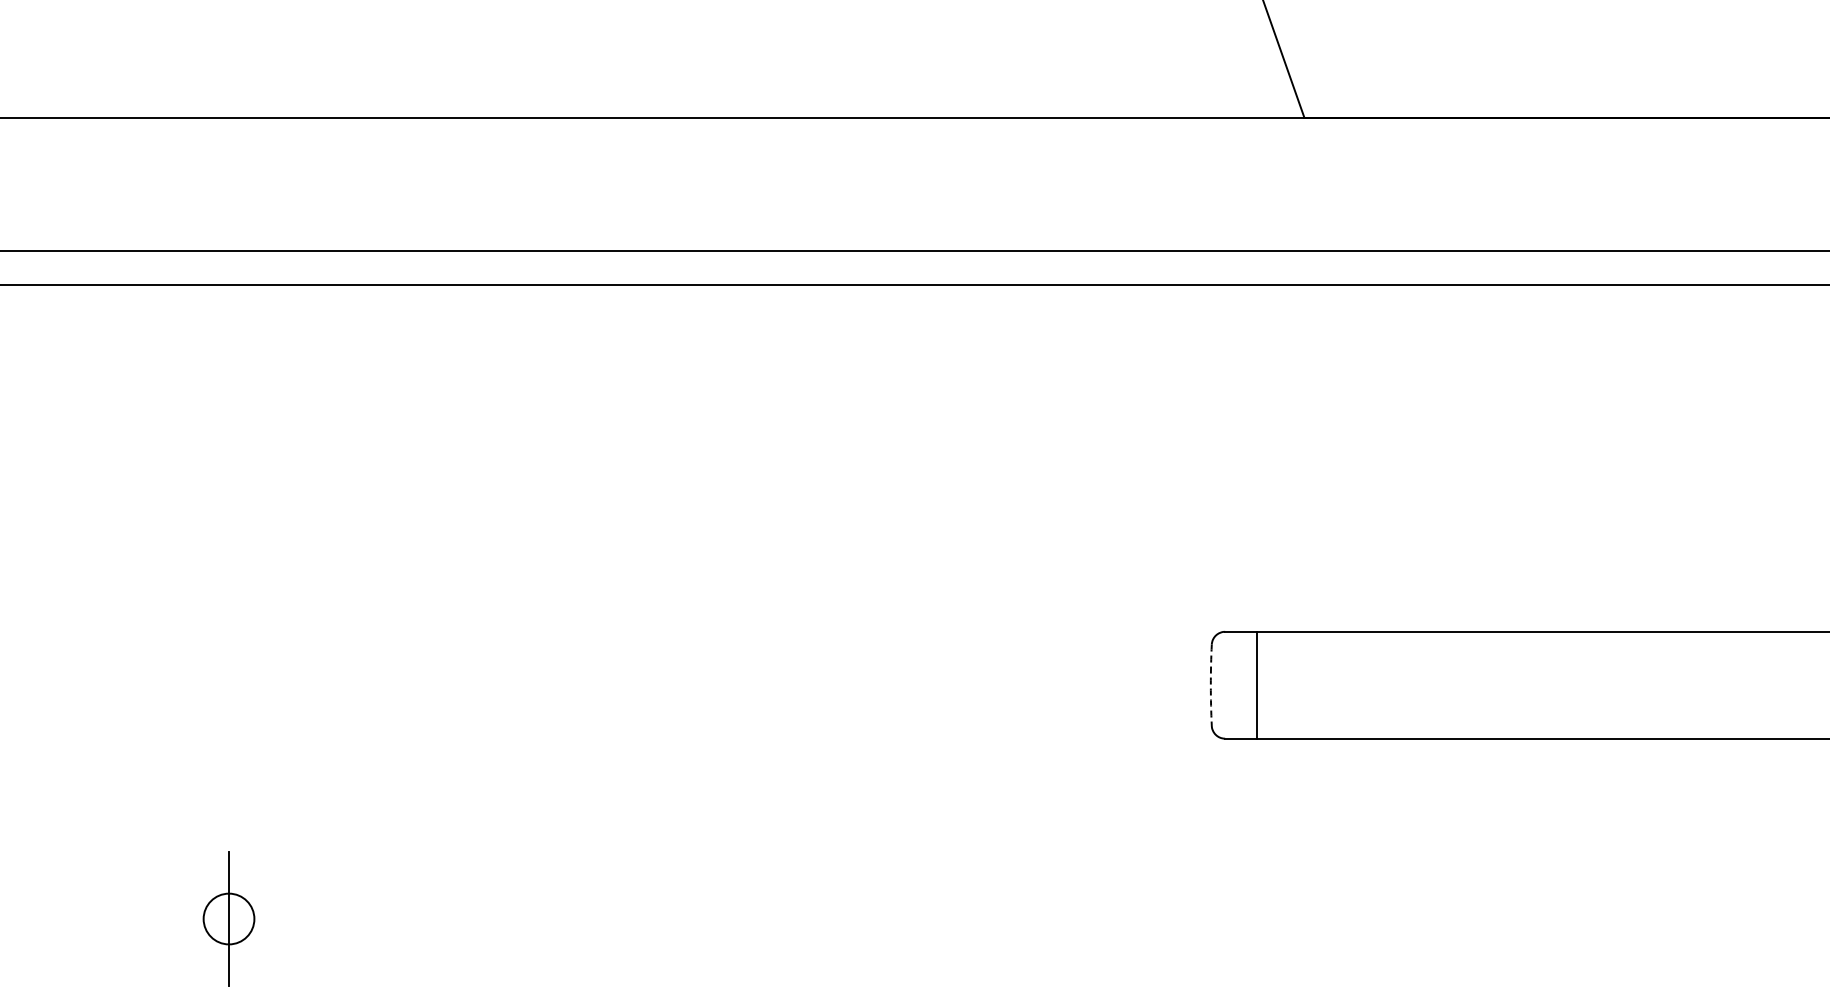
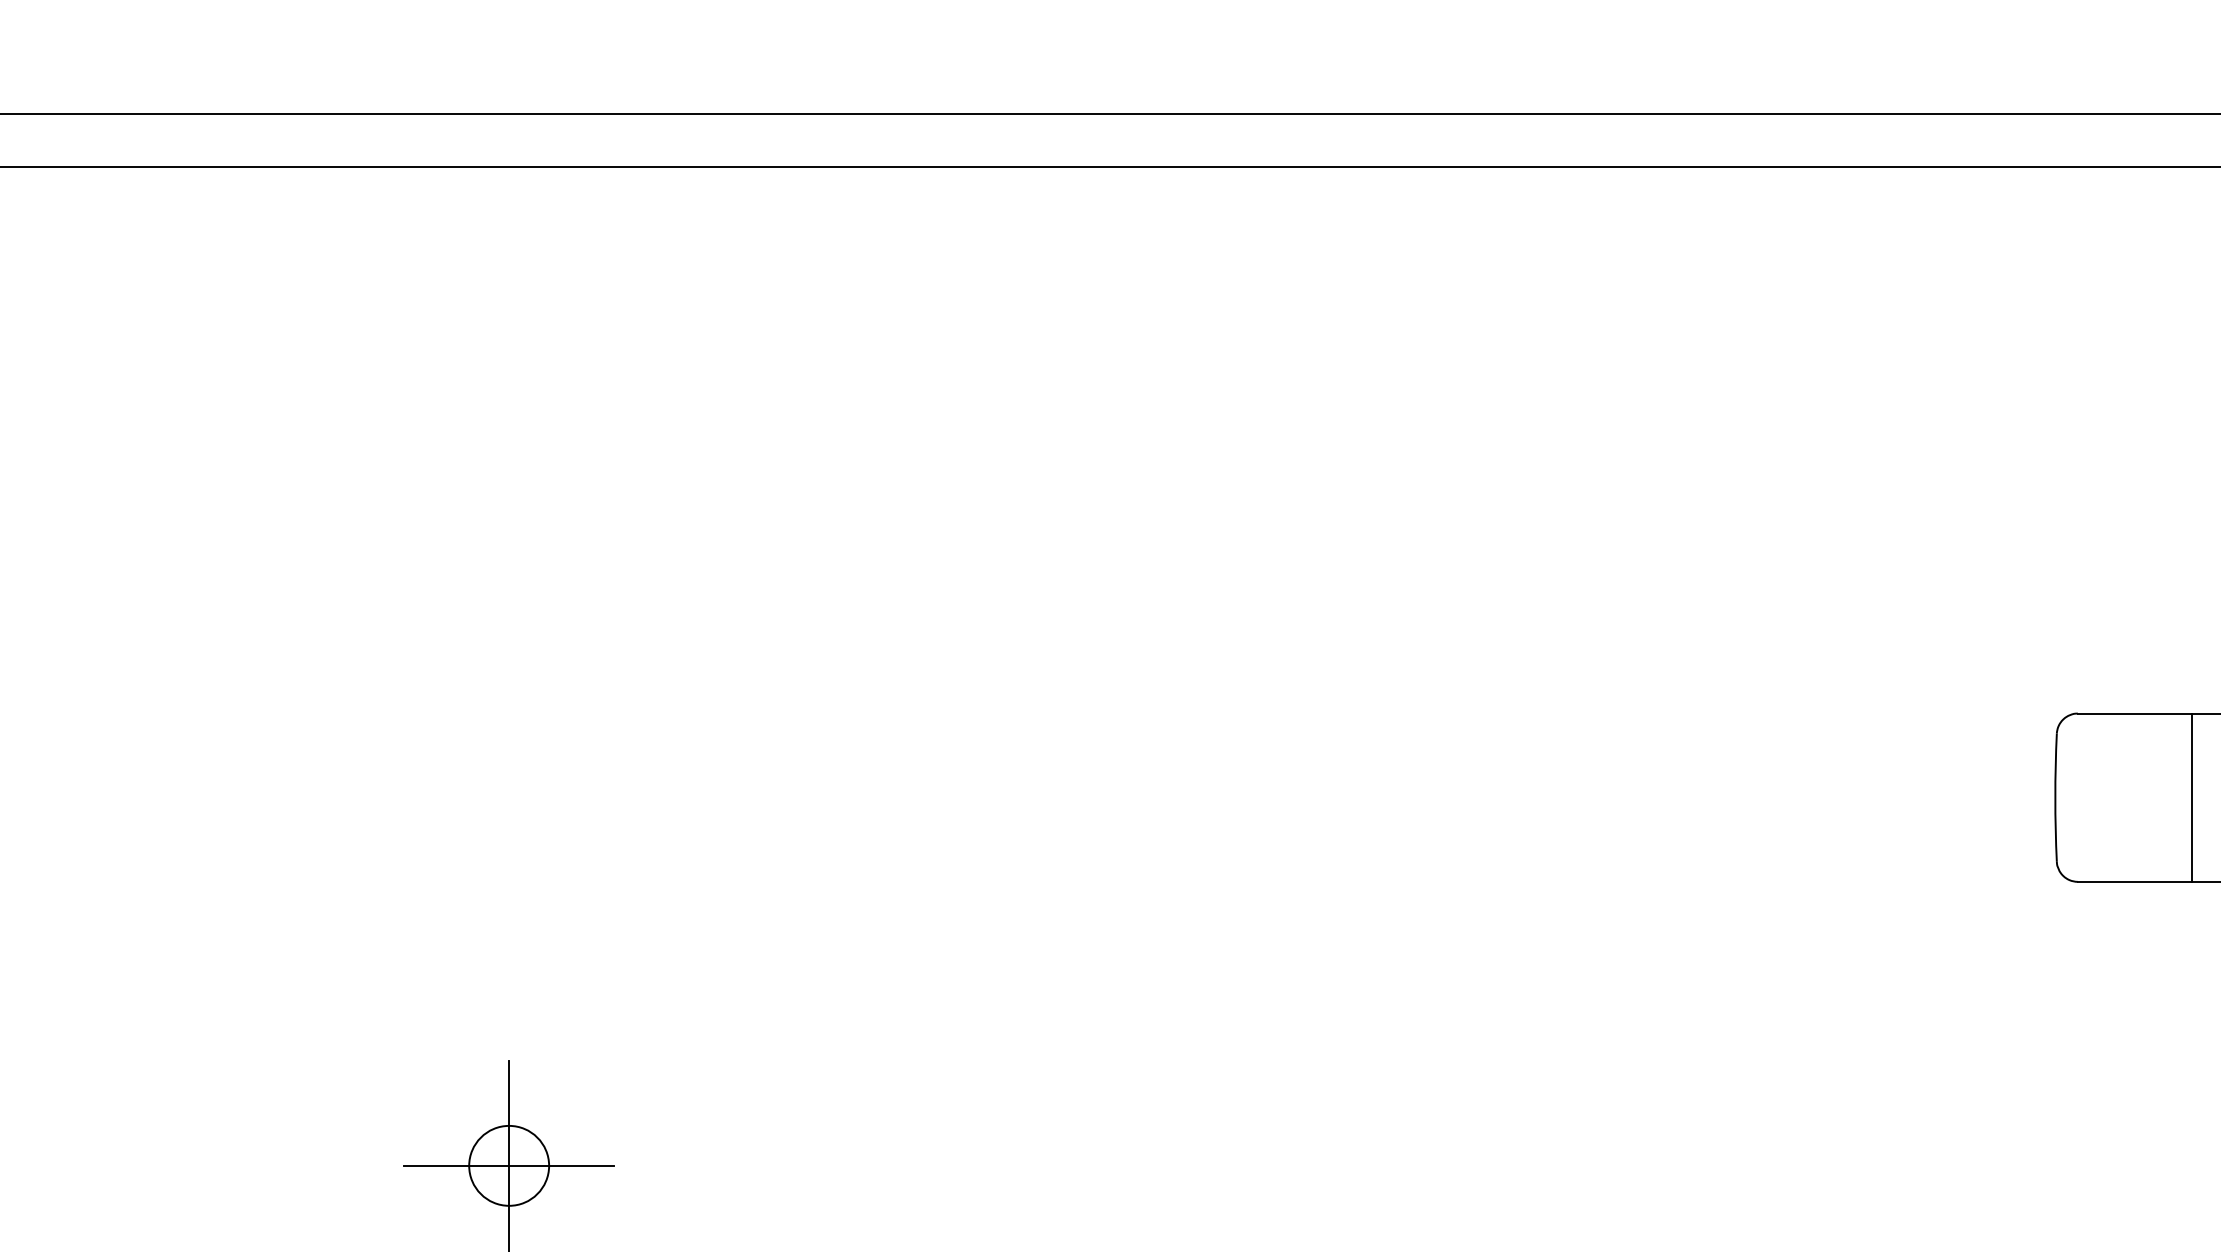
line: (1256, 684) -> (2191, 796), moved
arc: (1210, 685) -> (2054, 798), dashed -> solid
line: (228, 919) -> (508, 1166), added

